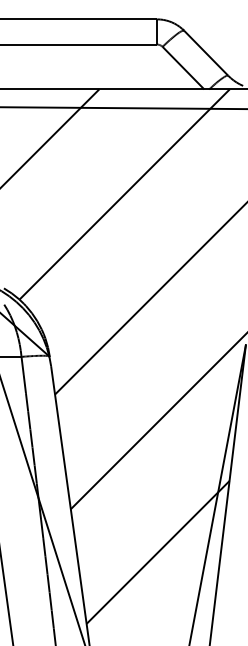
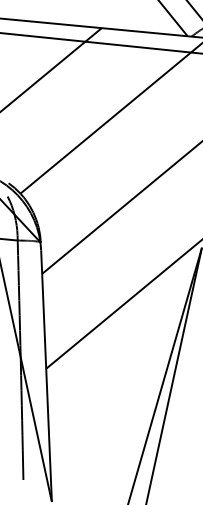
line: (157, 552) -> (113, 410), removed

